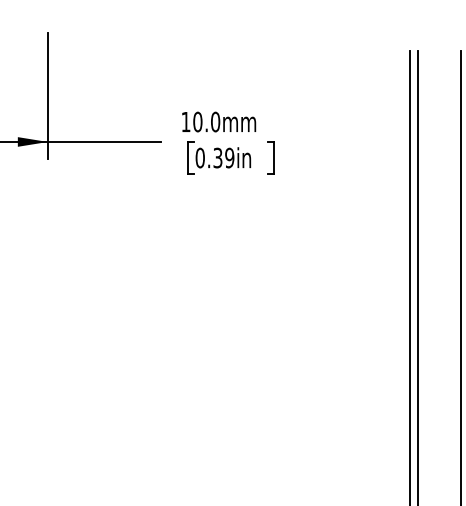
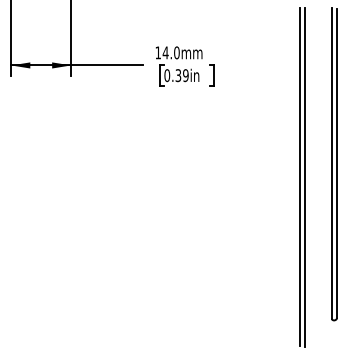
text: (197, 121) -> (165, 52), 10.0mm -> 14.0mm

